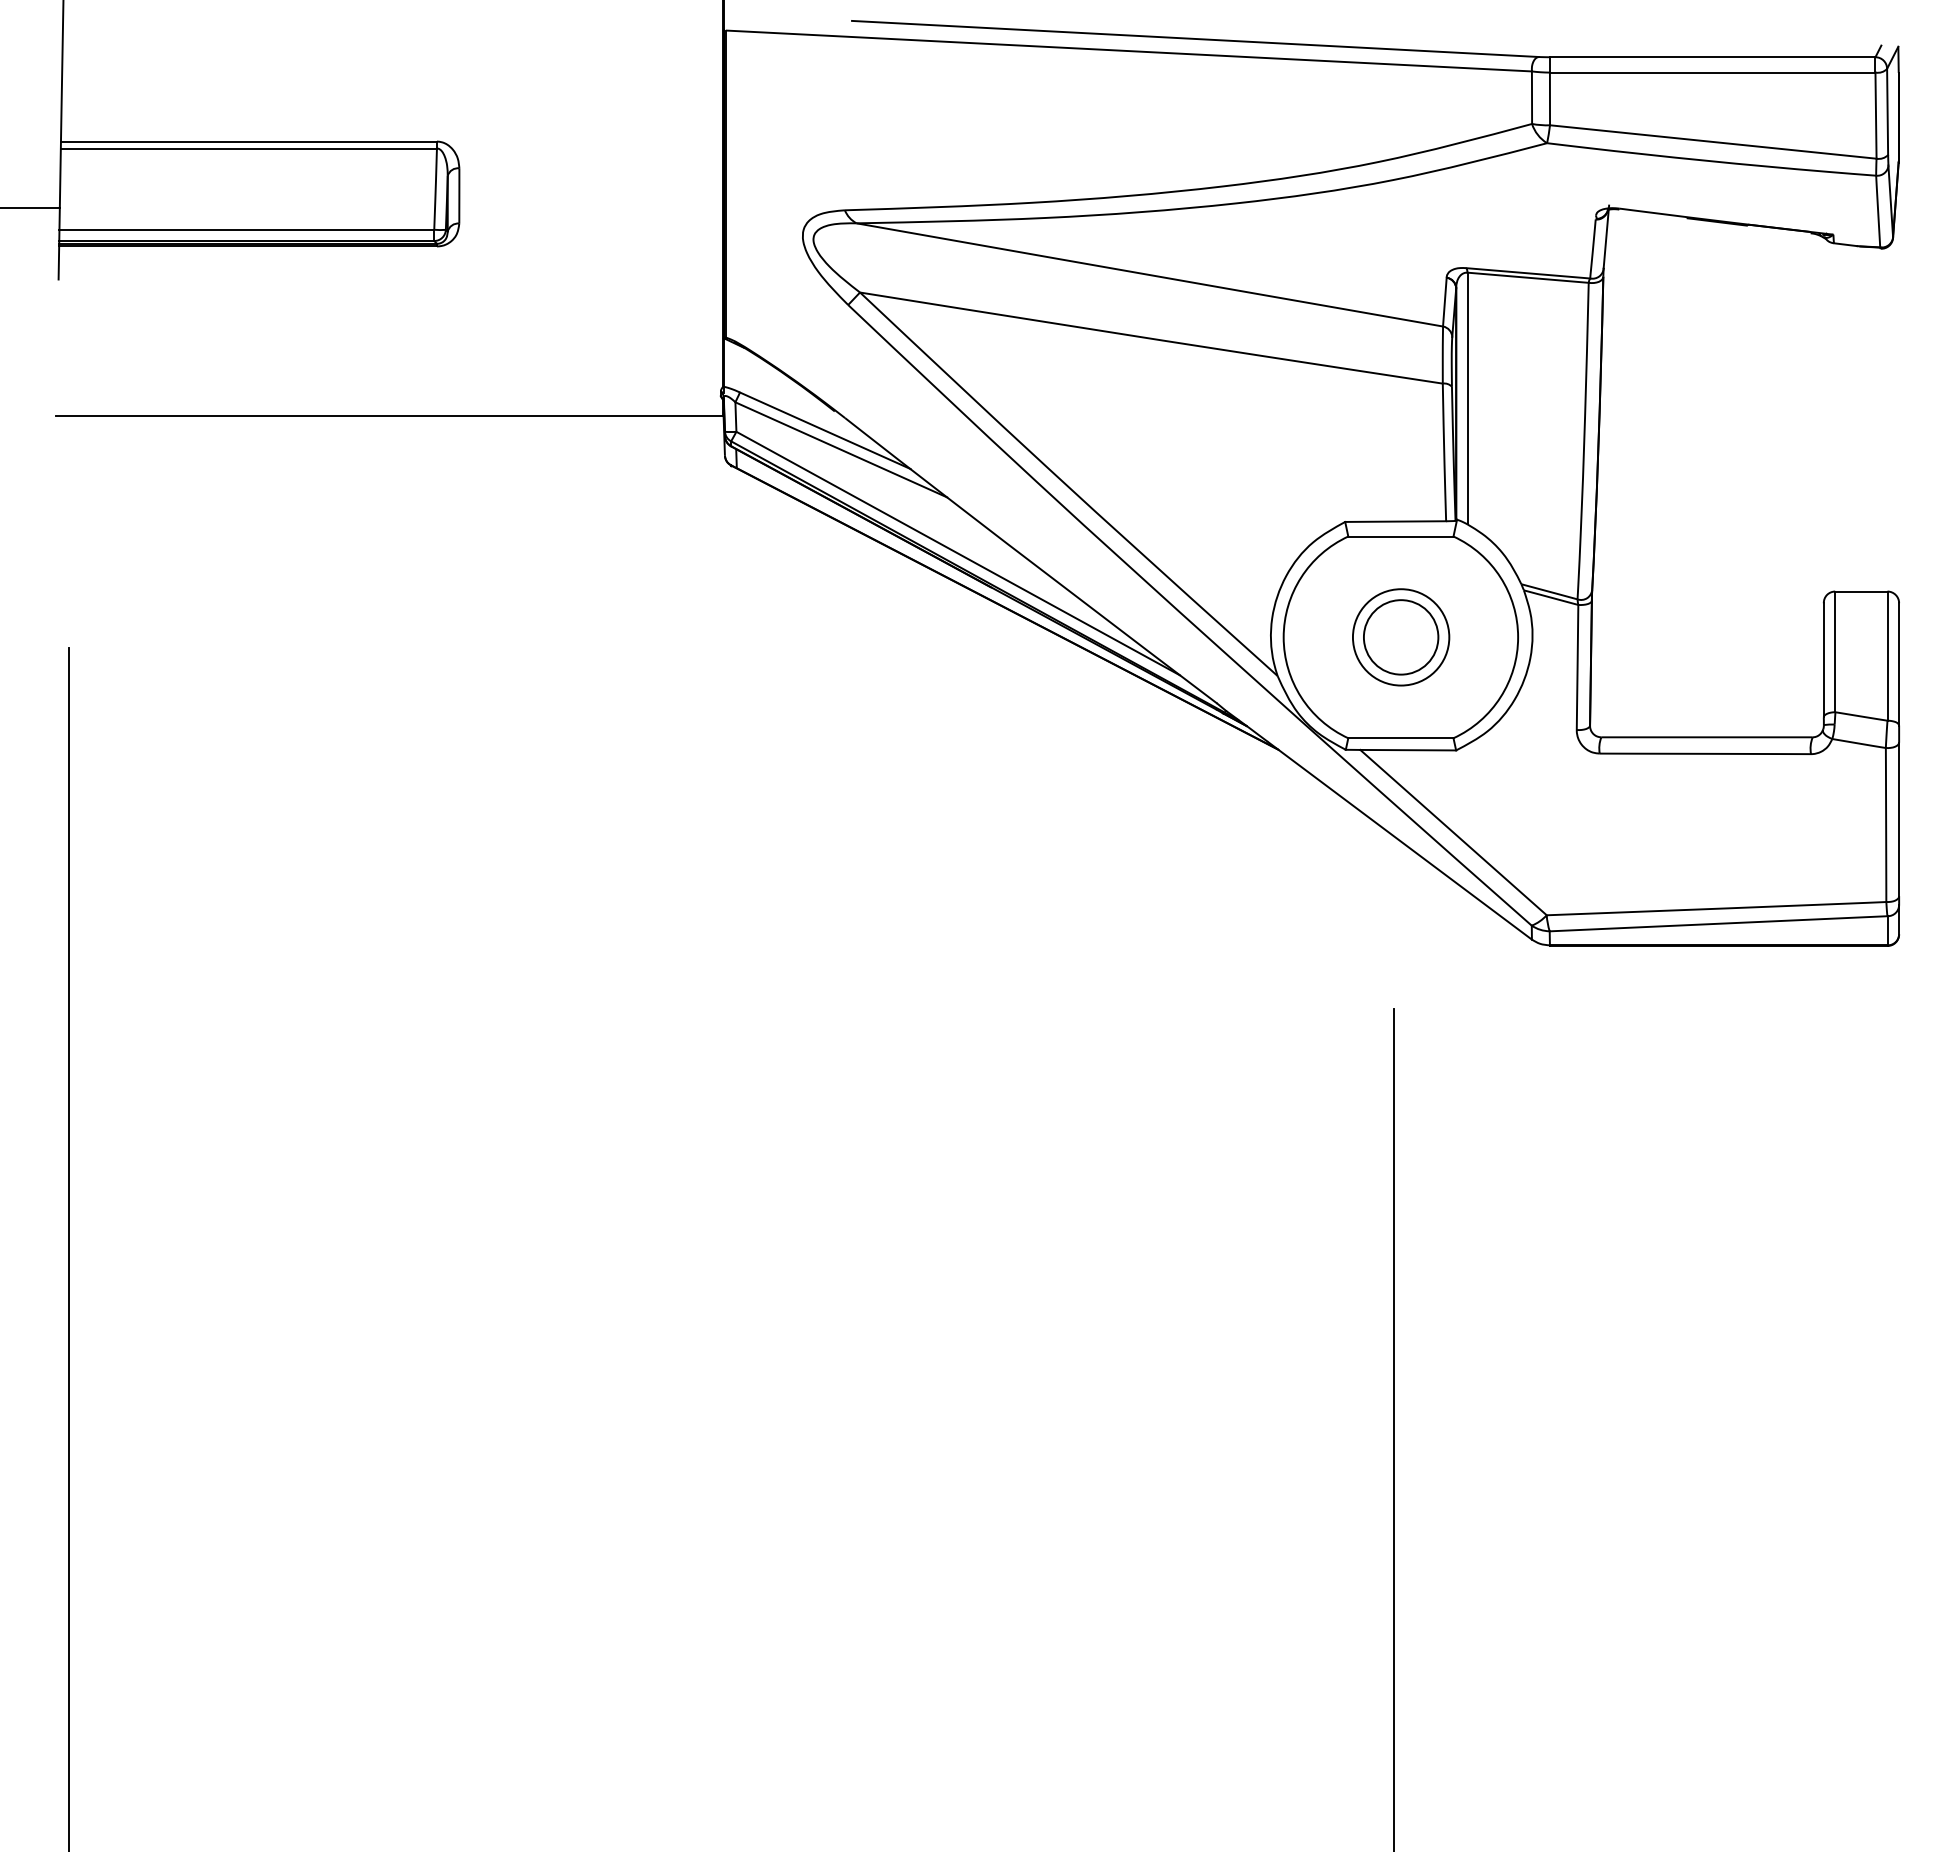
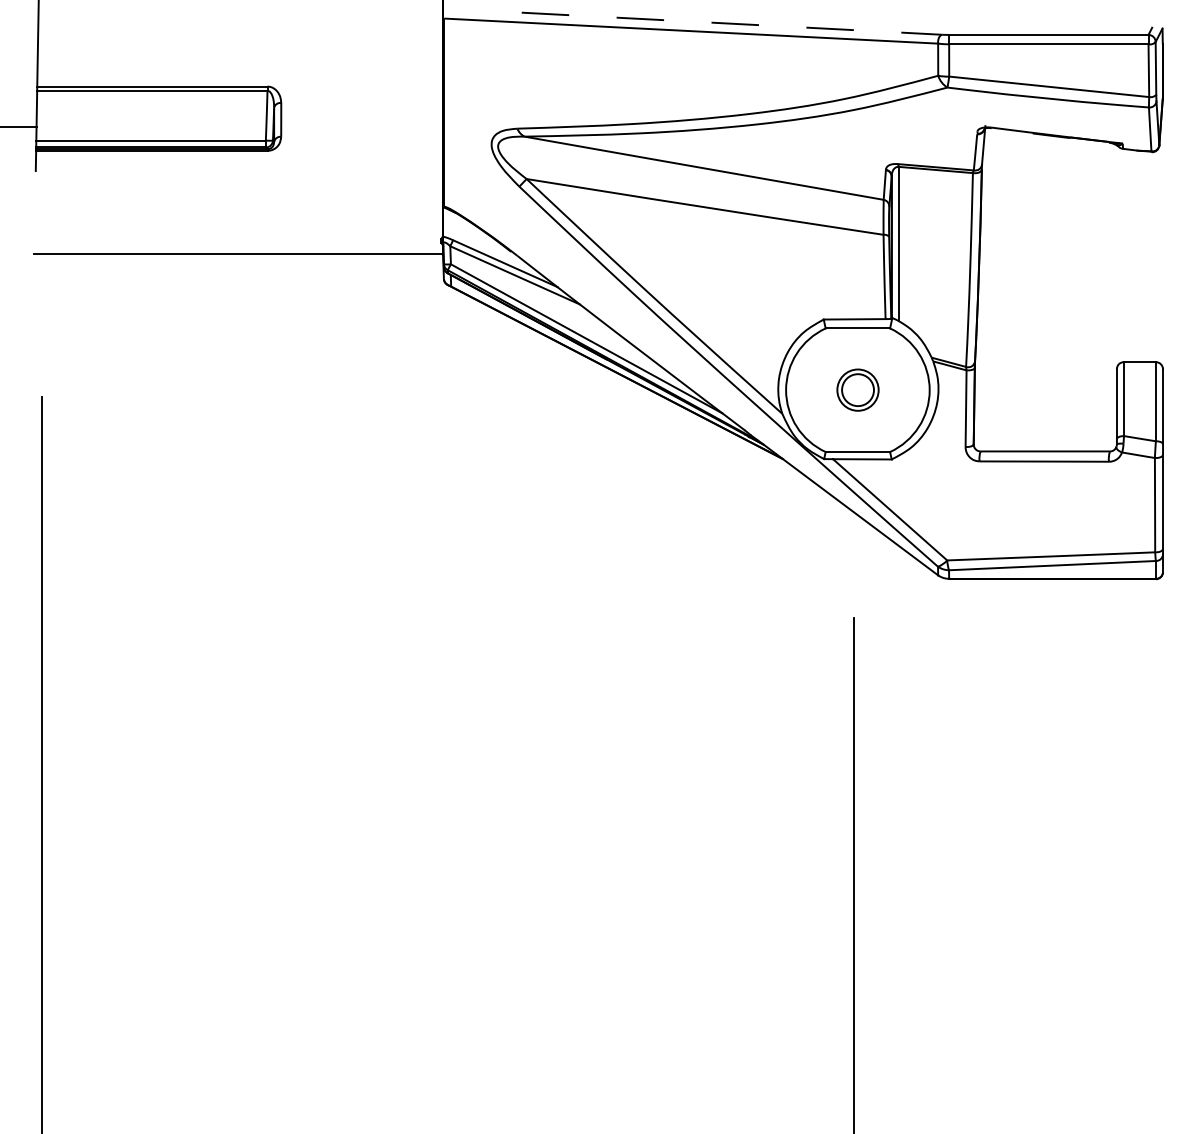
line: (1196, 38) -> (732, 23), solid -> dashed
part: (1400, 636) -> (857, 389), size x0.7

